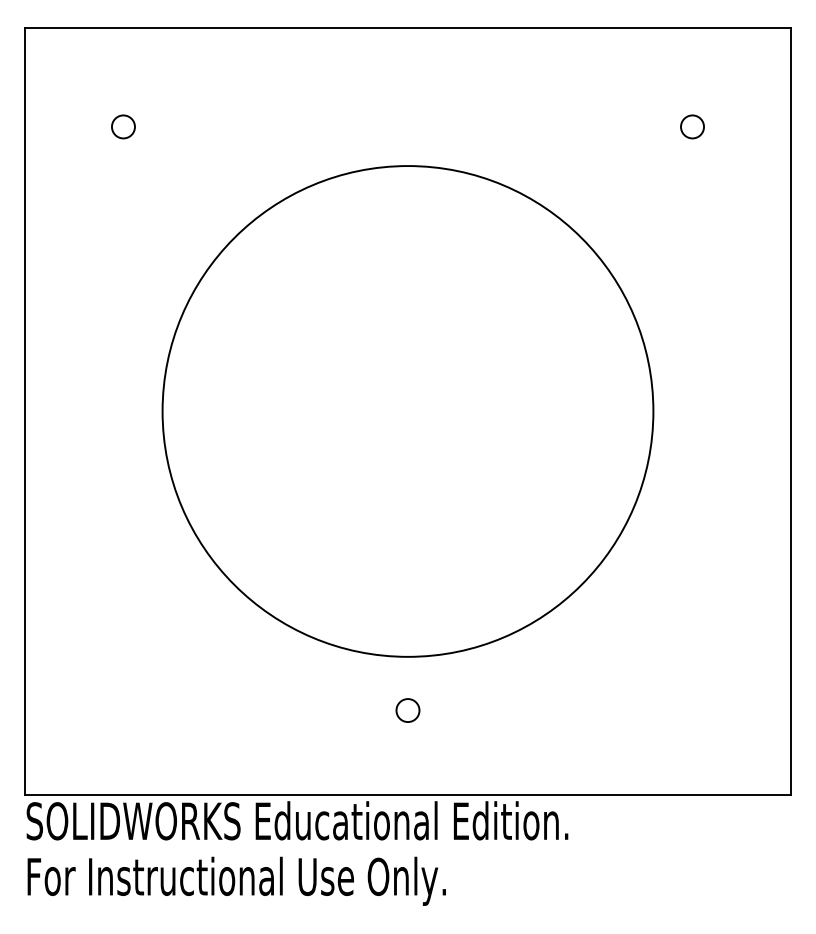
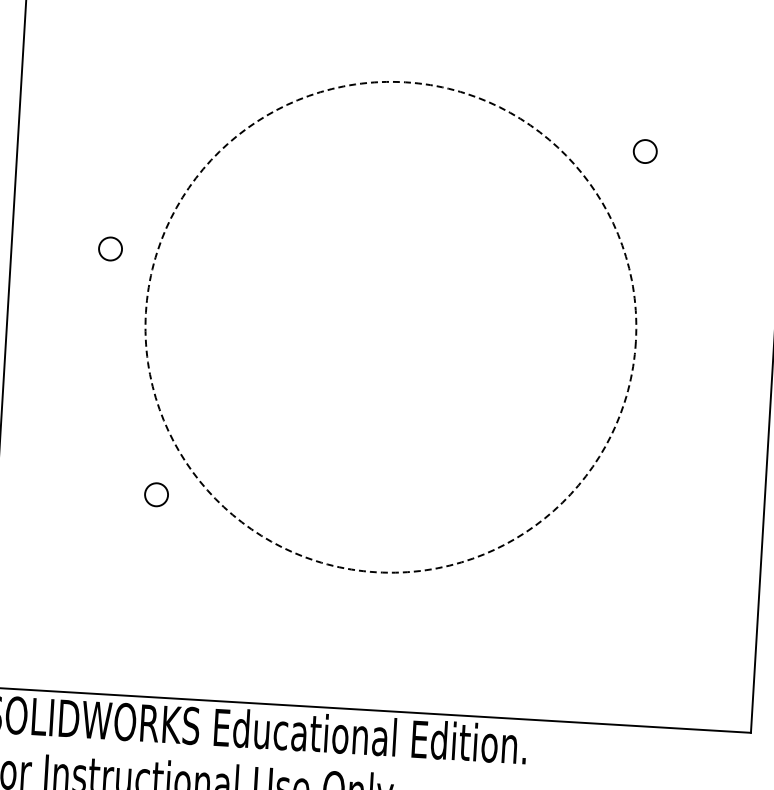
circle: (123, 126) -> (110, 248), moved
circle: (692, 126) -> (645, 151), moved
circle: (407, 411) -> (390, 327), solid -> dashed
circle: (407, 710) -> (156, 494), moved

